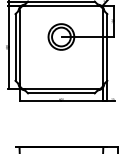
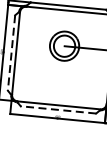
line: (15, 47) -> (11, 53), solid -> dashed
line: (60, 93) -> (57, 109), solid -> dashed

